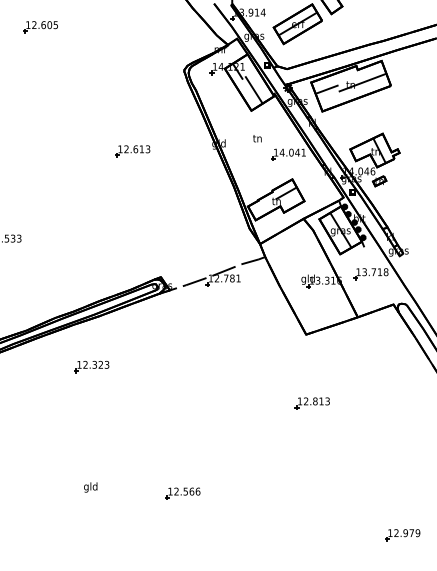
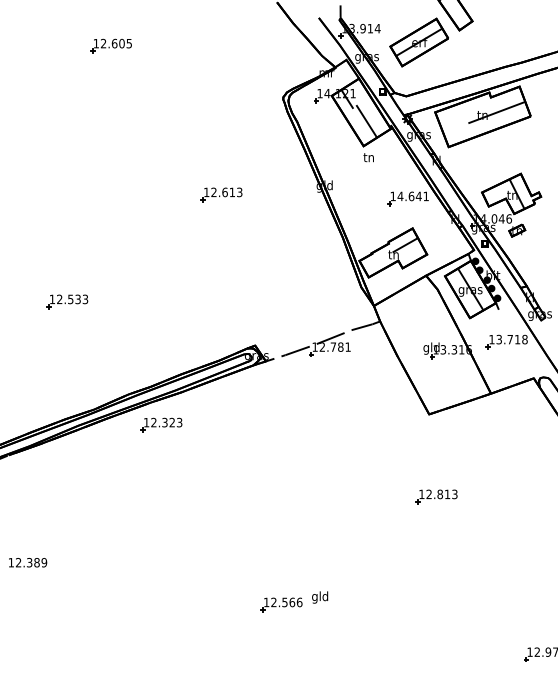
line: (326, 89) -> (453, 120), removed
text: (257, 138) -> (368, 157), moved
text: (291, 151) -> (411, 195), 14.041 -> 14.641
part: (91, 366) -> (161, 424), moved
text: (91, 487) -> (320, 597), moved

